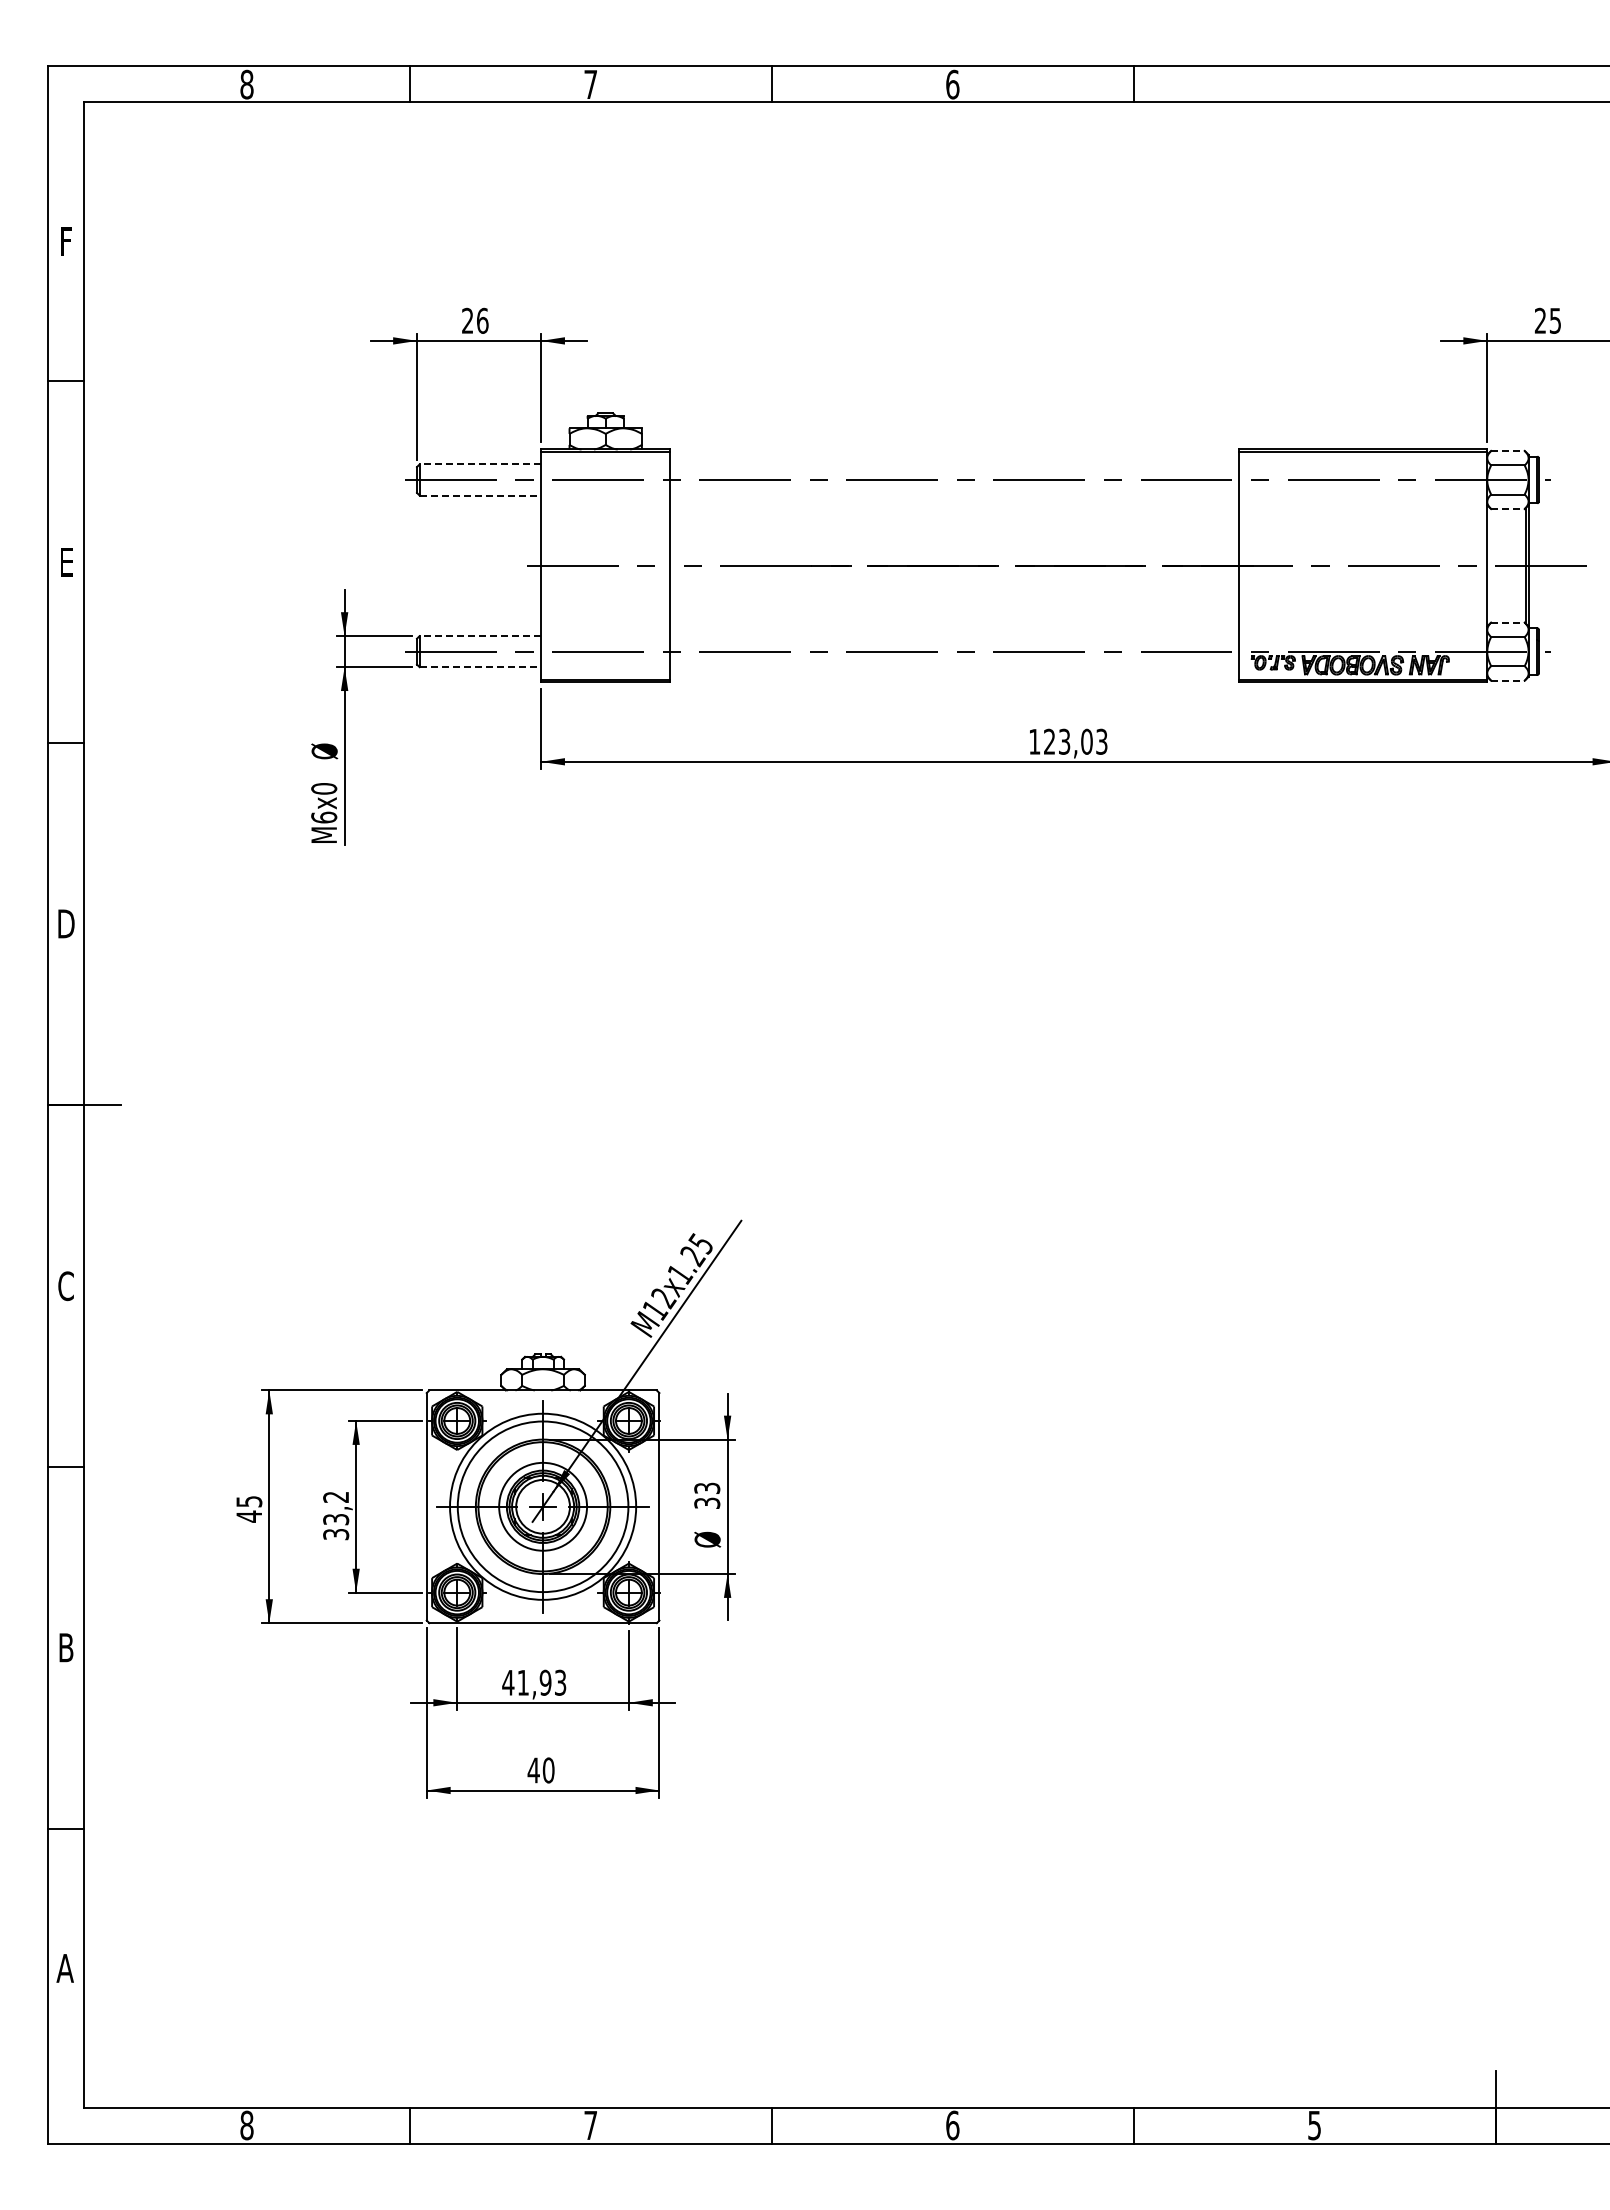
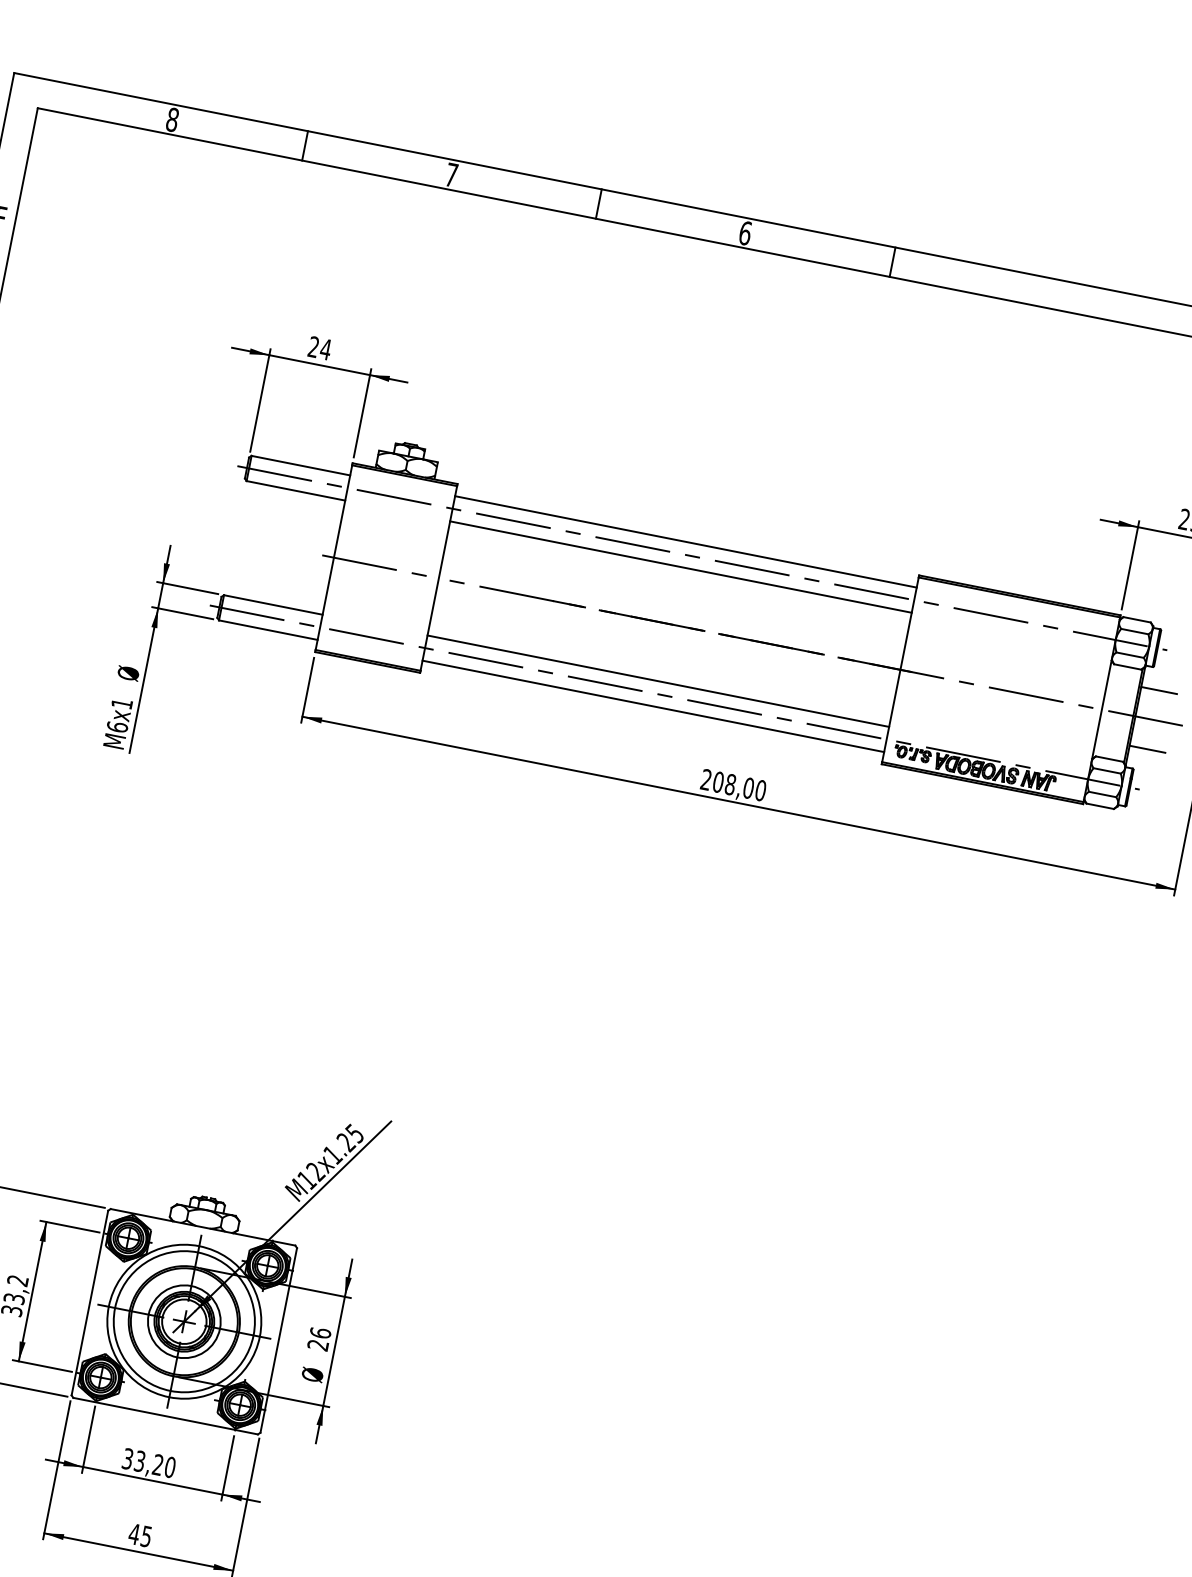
text: (482, 320) -> (325, 349), 26 -> 24
line: (1507, 450) -> (1136, 619), dashed -> solid
line: (480, 464) -> (301, 465), dashed -> solid
line: (954, 464) -> (685, 541), added
line: (480, 495) -> (296, 490), dashed -> solid
line: (954, 495) -> (680, 567), added
line: (1507, 509) -> (1127, 667), dashed -> solid
line: (1550, 529) -> (1159, 690), added
line: (1550, 602) -> (1147, 749), added
line: (1507, 622) -> (1109, 758), dashed -> solid
line: (480, 636) -> (273, 605), dashed -> solid
line: (954, 636) -> (658, 681), added
line: (480, 667) -> (268, 630), dashed -> solid
line: (954, 667) -> (653, 706), added
line: (1507, 680) -> (1099, 806), dashed -> solid
text: (1068, 741) -> (733, 785), 123,03 -> 208,00
text: (324, 788) -> (122, 703), M6x0 -> M6x1
text: (707, 1495) -> (319, 1338), 33 -> 26
text: (534, 1682) -> (149, 1462), 41,93 -> 33,20
text: (548, 1770) -> (146, 1536), 40 -> 45

